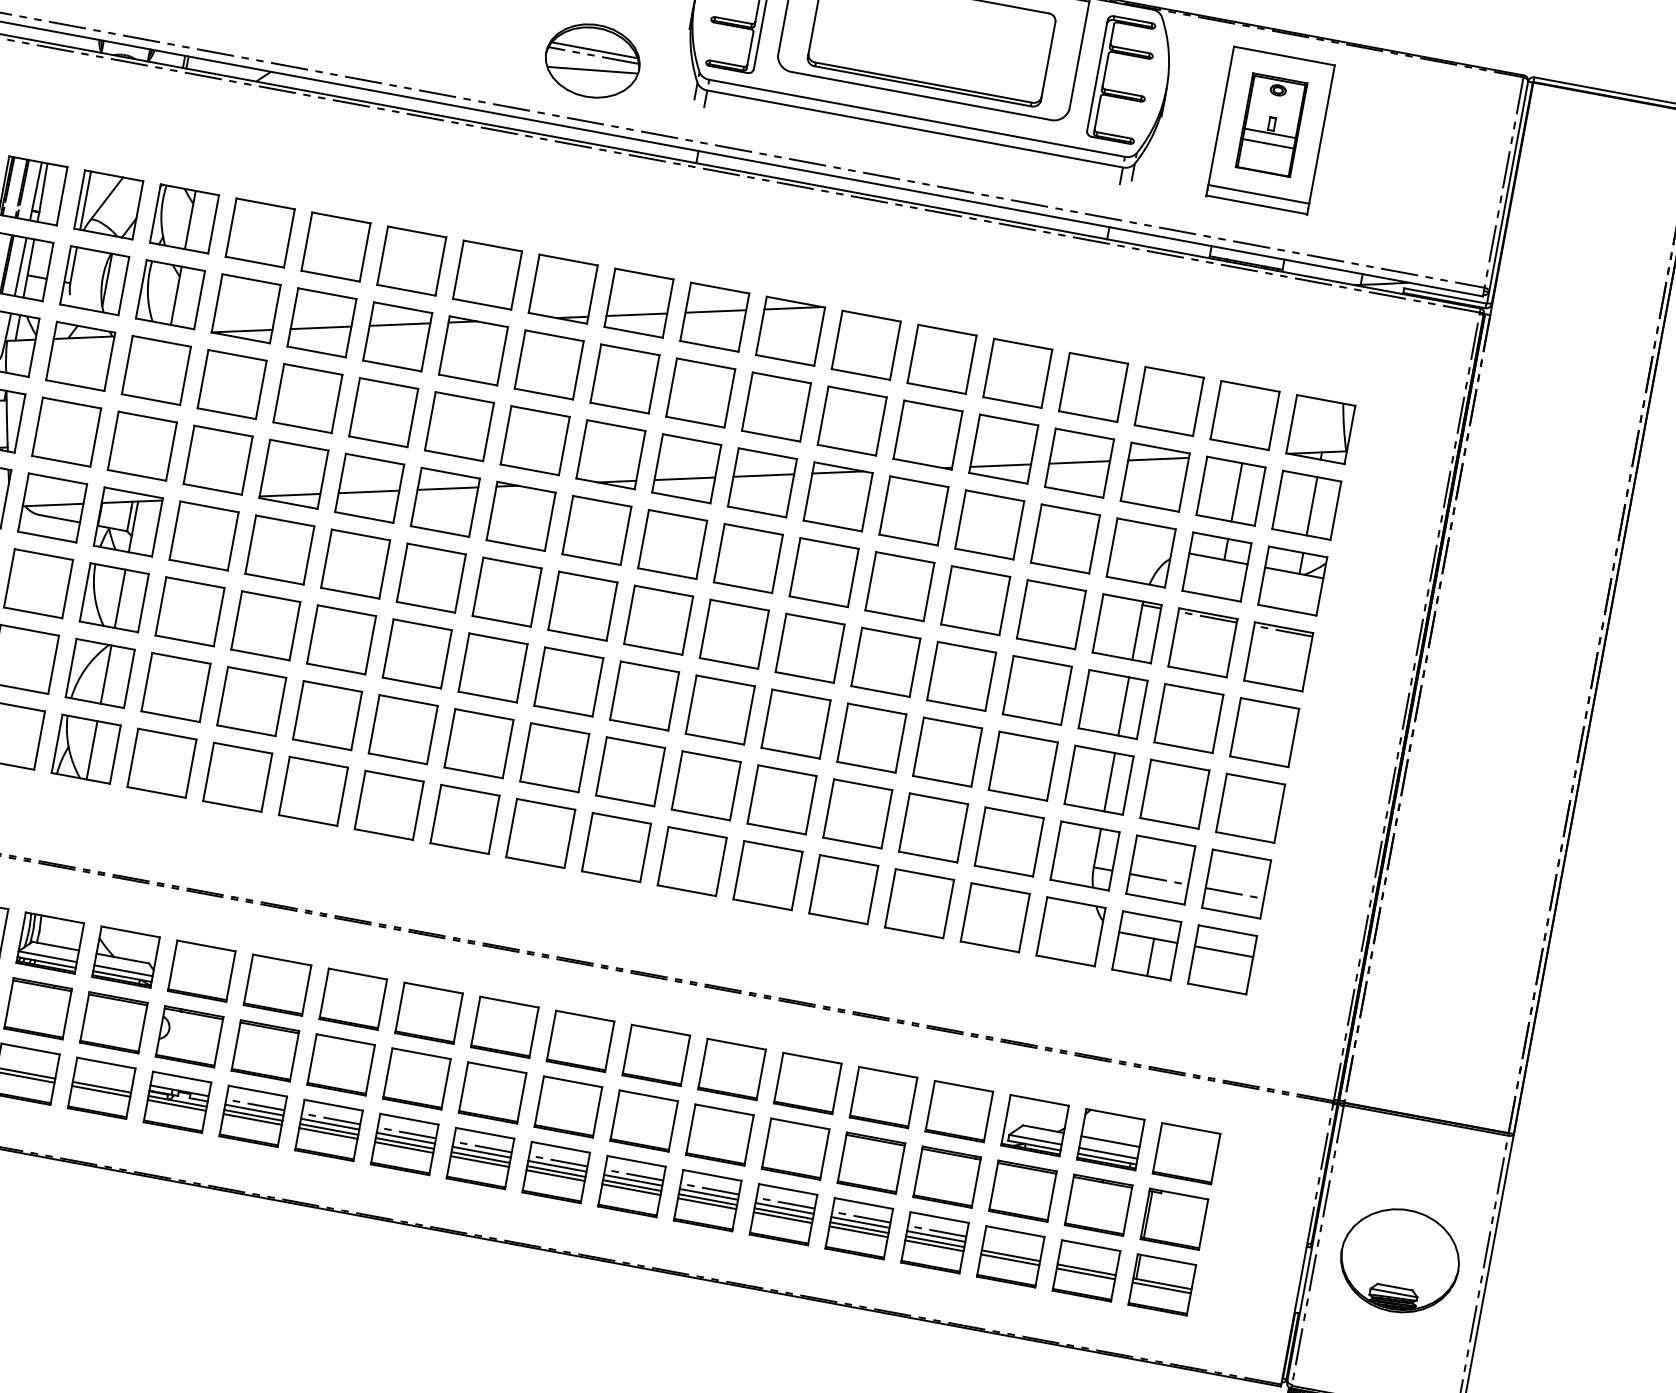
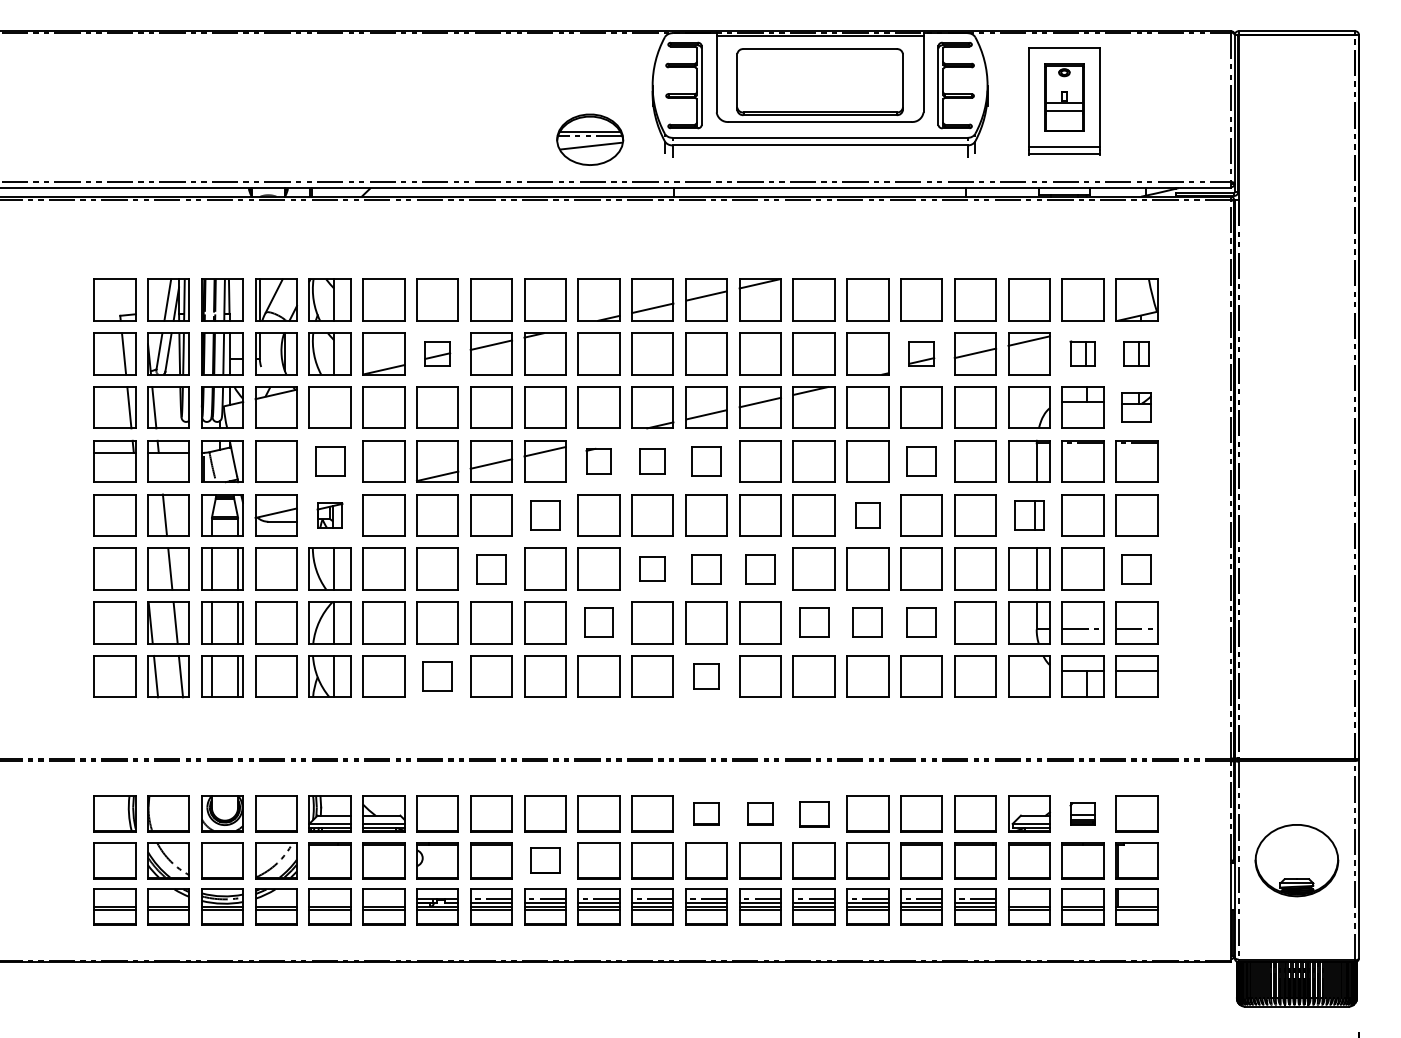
part: (321, 322) -> (437, 353), size x0.6
part: (141, 446) -> (329, 461), size x0.7
part: (1003, 448) -> (921, 353), size x0.6
part: (1230, 490) -> (1082, 353), size x0.6
part: (1306, 504) -> (1136, 353), size x0.6
part: (520, 514) -> (598, 460), size x0.6
part: (127, 522) -> (329, 515), size x0.6
part: (596, 530) -> (652, 461), size x0.6
part: (672, 544) -> (706, 461), size x0.7
part: (431, 578) -> (545, 515), size x0.7
part: (1292, 580) -> (1136, 407), size x0.7
part: (975, 600) -> (921, 461), size x0.7
part: (341, 639) -> (491, 568), size x0.7
part: (885, 662) -> (867, 515), size x0.6
part: (568, 681) -> (652, 568), size x0.6
part: (644, 695) -> (706, 568), size x0.7
part: (1113, 704) -> (1029, 515), size x0.7
part: (720, 709) -> (760, 568), size x0.7
part: (478, 743) -> (598, 622), size x0.7
part: (237, 777) -> (437, 676), size x0.7
part: (781, 799) -> (813, 622), size x0.7
part: (1250, 807) -> (1136, 568), size x0.7
part: (857, 813) -> (867, 622), size x0.7
part: (933, 827) -> (921, 622), size x0.7
part: (616, 847) -> (706, 676), size x0.6
part: (580, 1040) -> (706, 813), size x0.6
part: (656, 1054) -> (760, 813), size x0.6
part: (341, 1064) -> (545, 860), size x0.7
part: (731, 1068) -> (813, 813), size x0.7
part: (1110, 1138) -> (1082, 813), size x0.6

